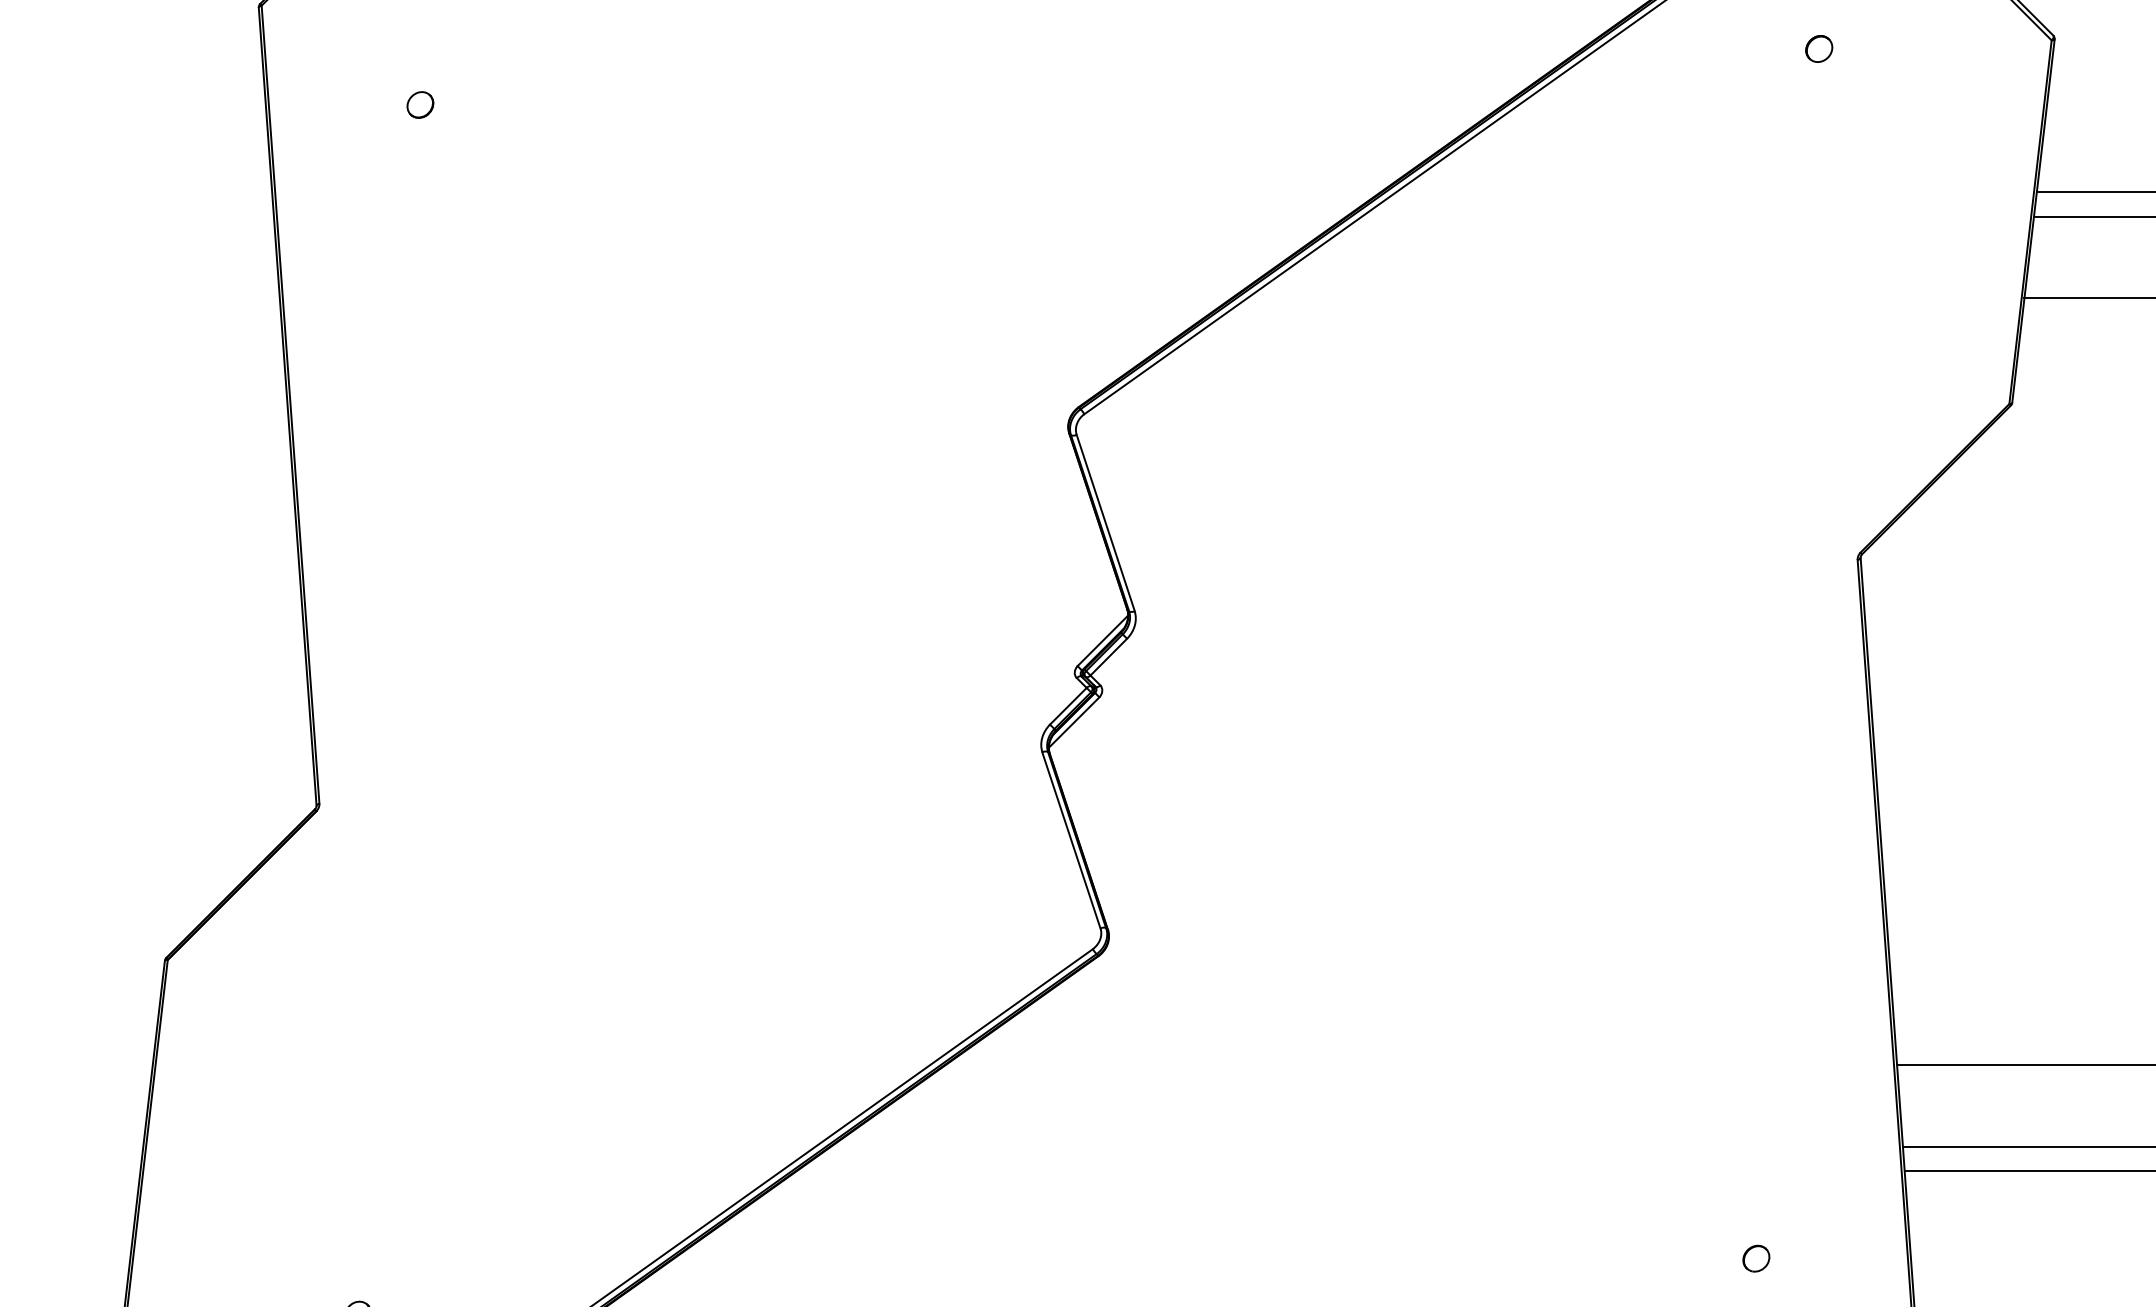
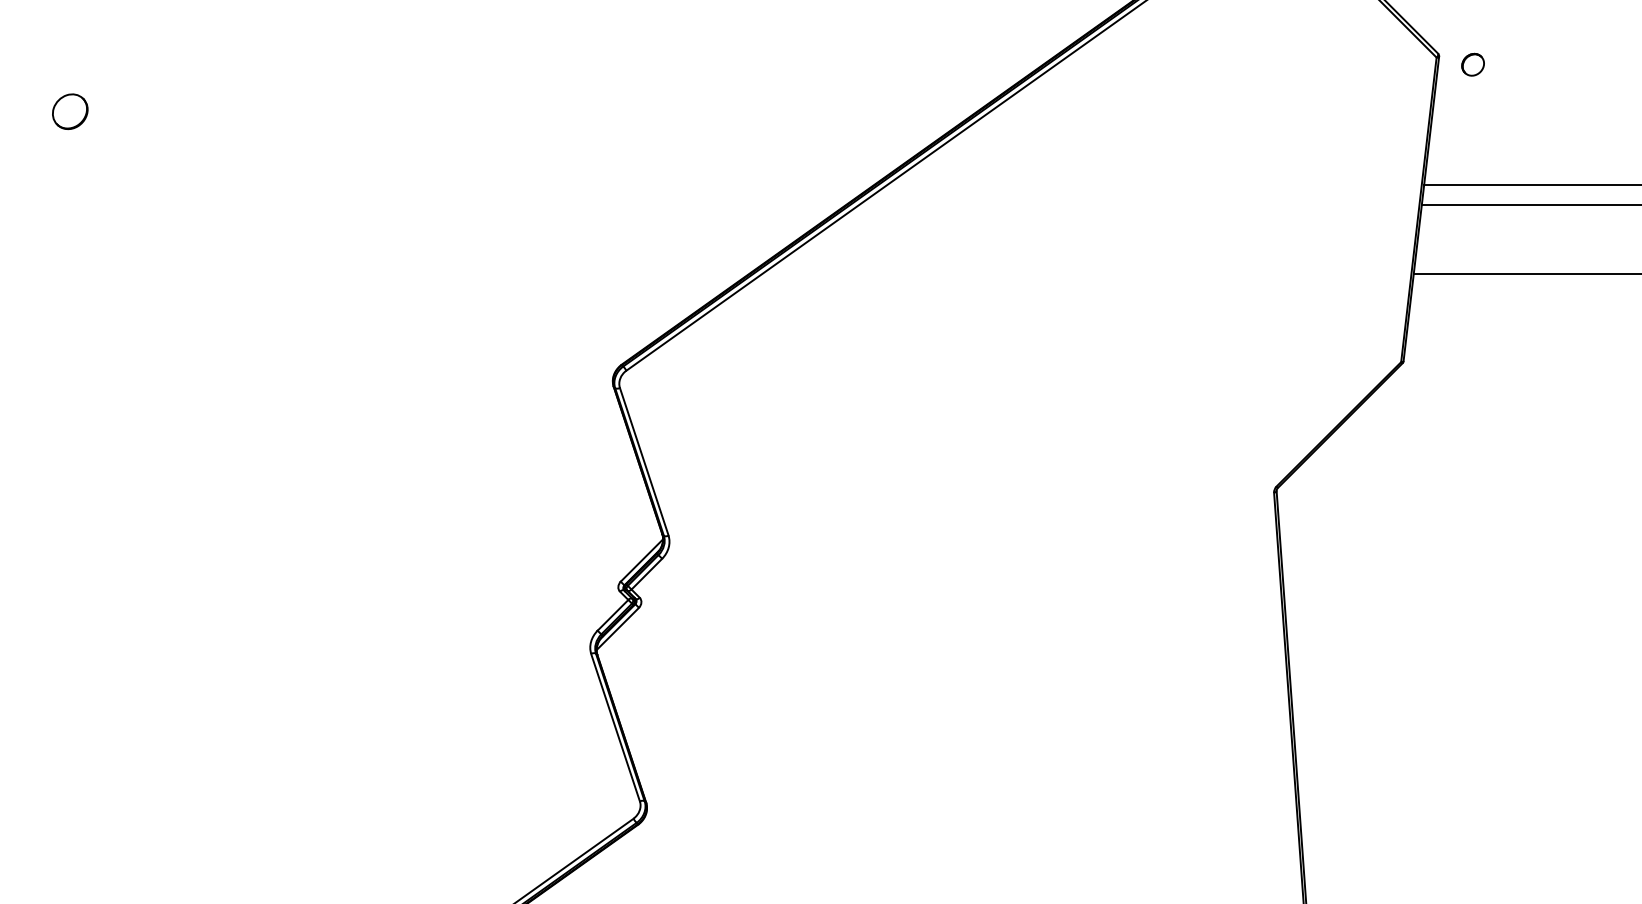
part: (1819, 48) -> (1473, 64), moved
part: (420, 104) -> (70, 111), size x1.6

